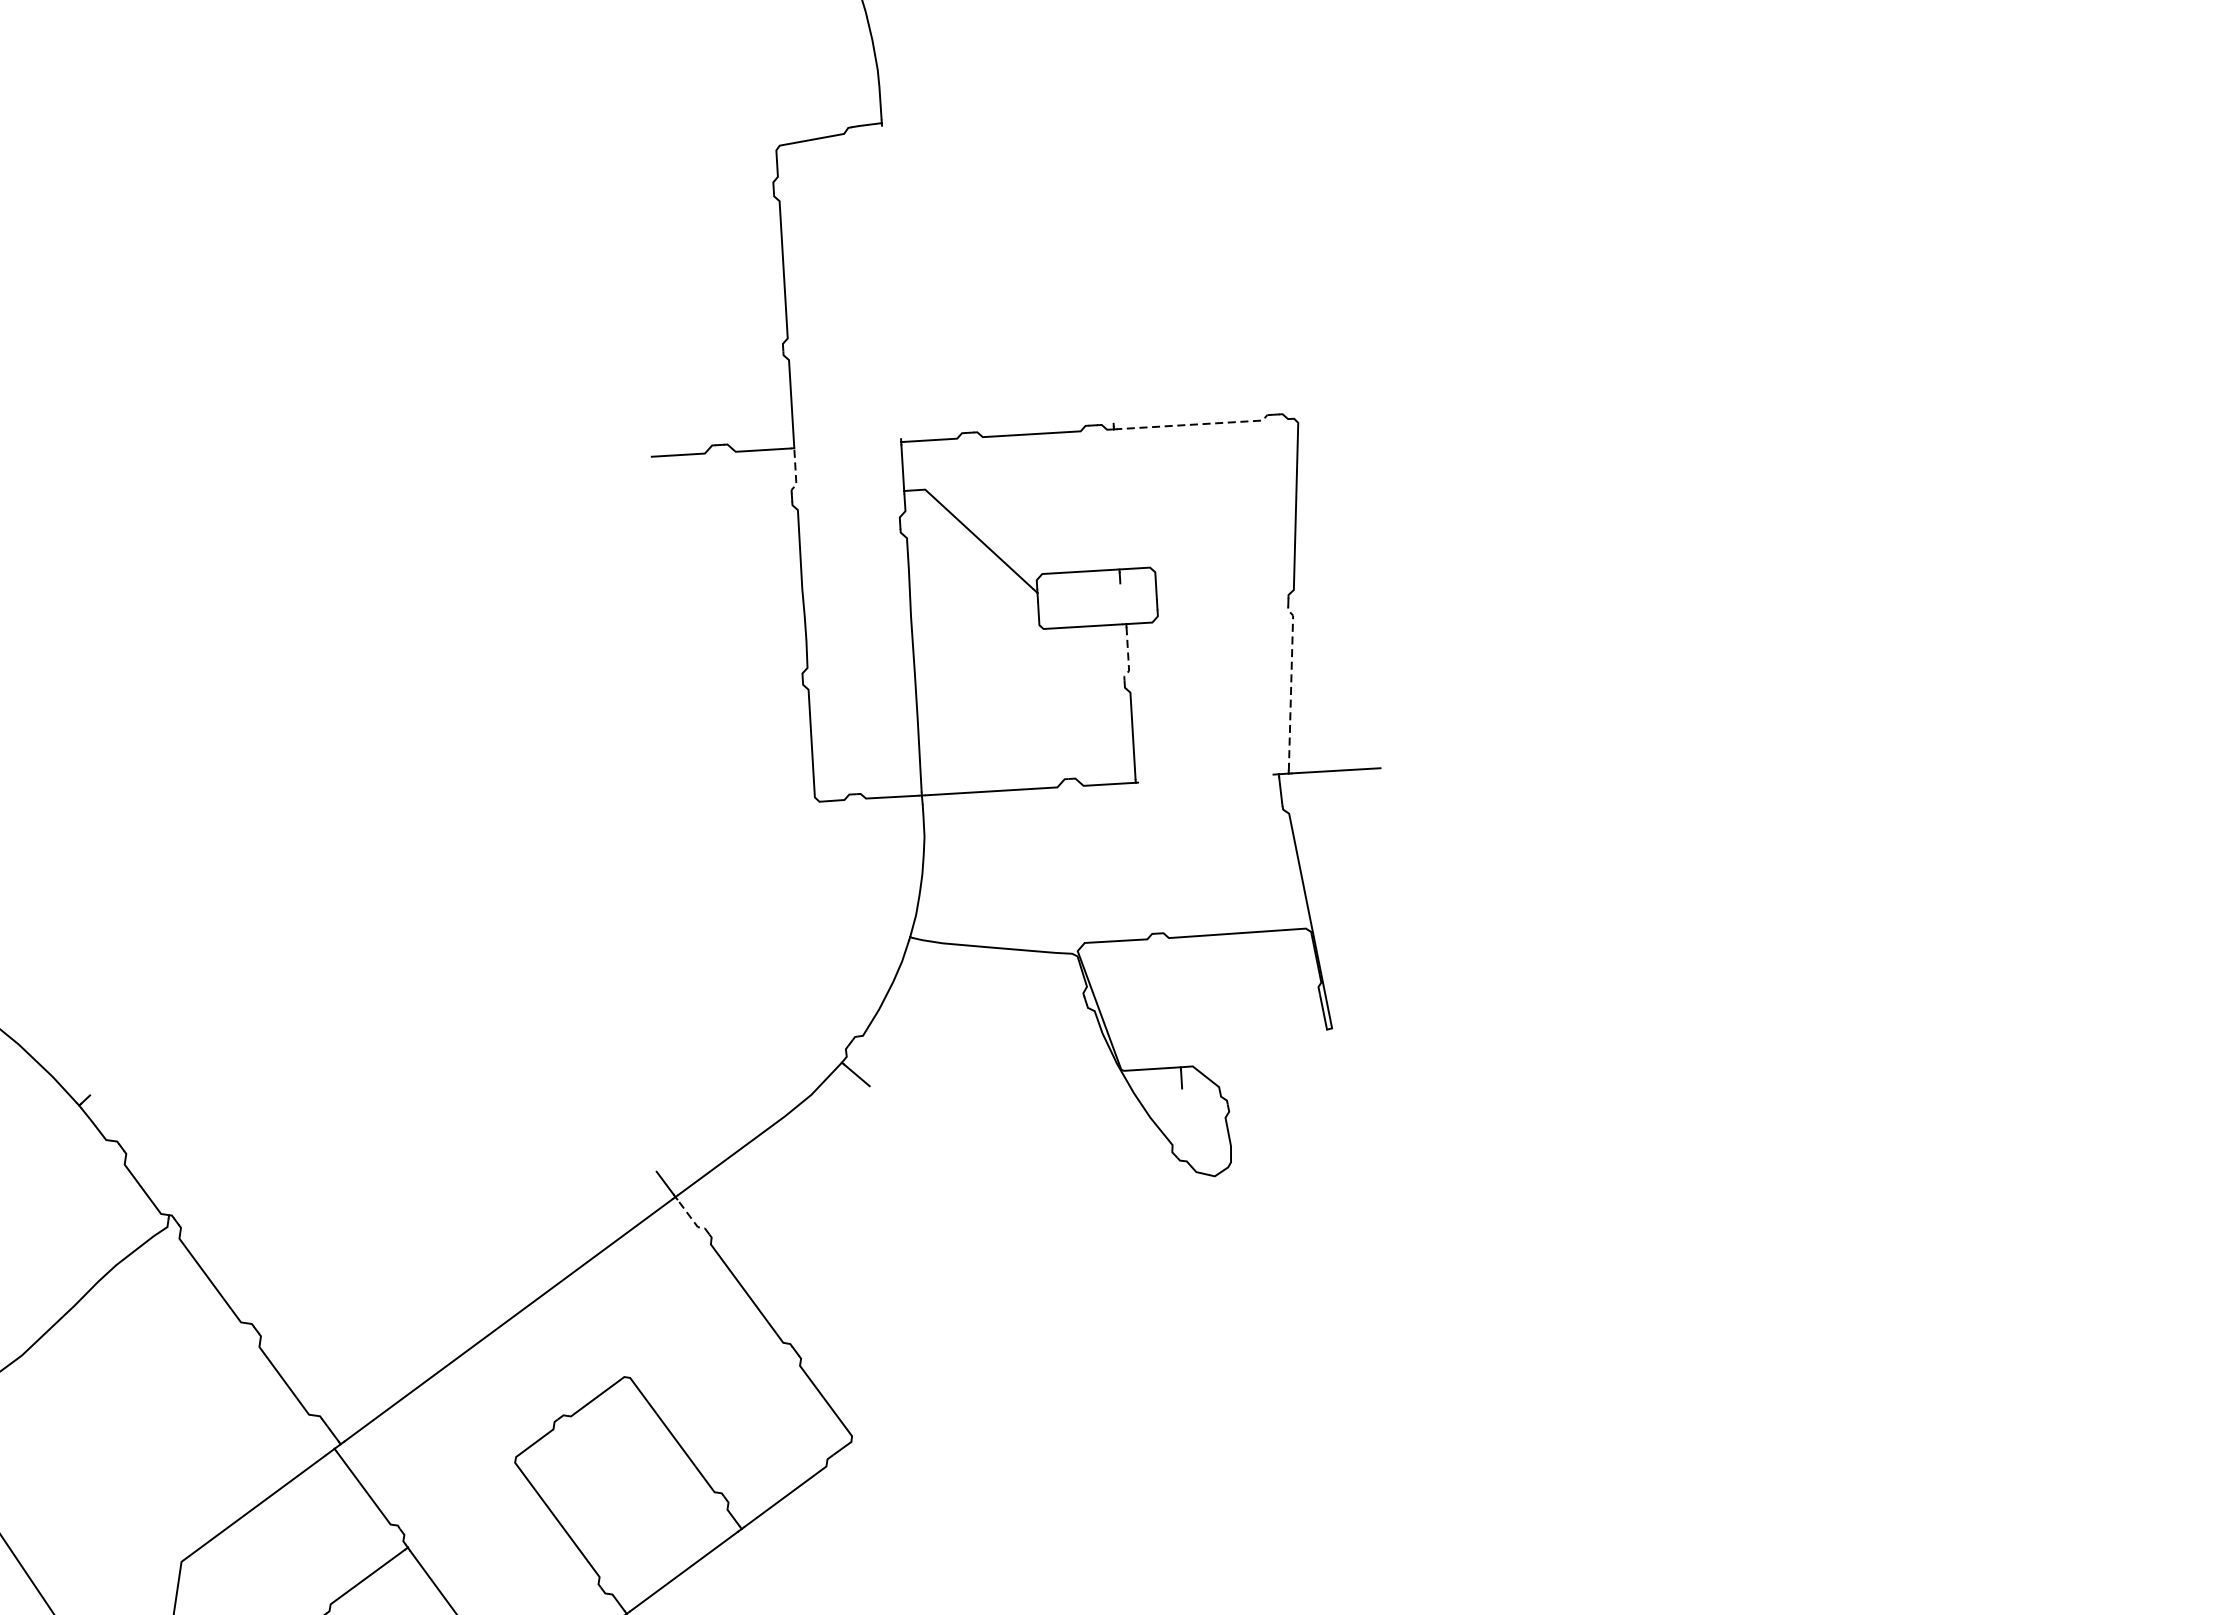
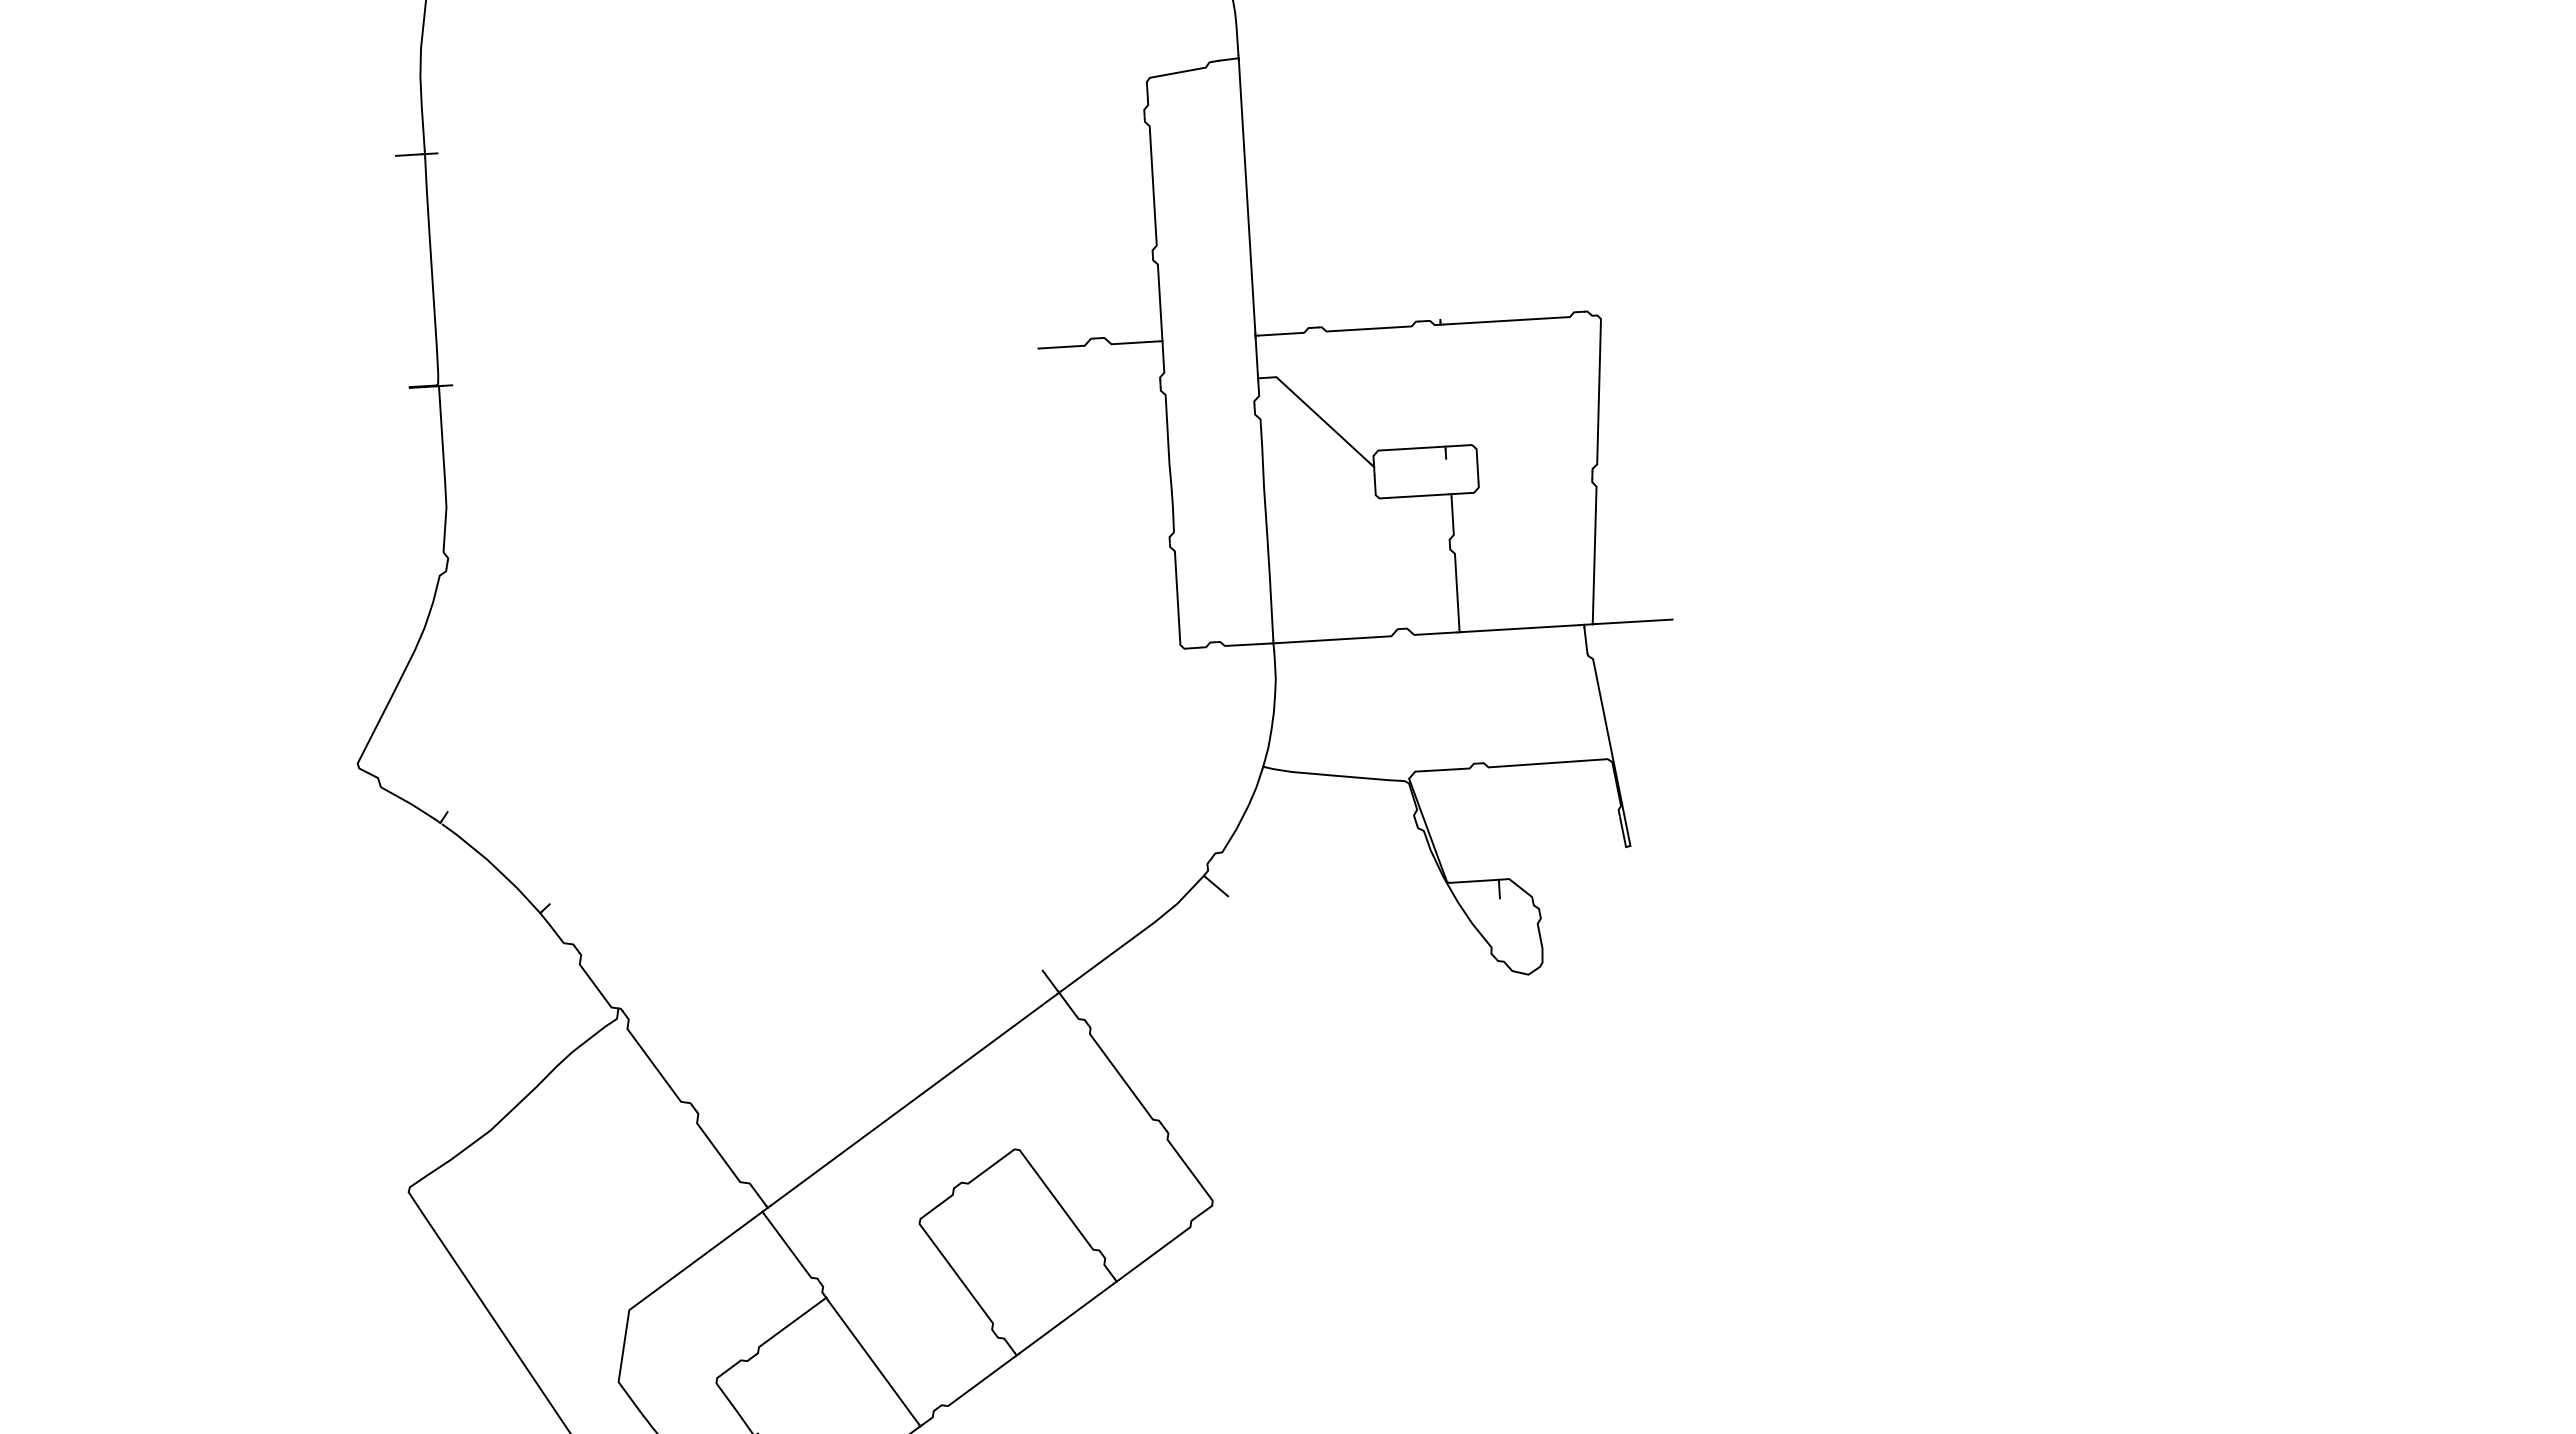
line: (890, 282) -> (1246, 196), added
line: (1197, 424) -> (1513, 320), dashed -> solid
line: (795, 472) -> (1163, 362), dashed -> solid
line: (1128, 656) -> (1453, 522), dashed -> solid
line: (1290, 685) -> (1594, 547), dashed -> solid
line: (1205, 778) -> (1520, 628), added
line: (692, 1219) -> (1073, 1012), dashed -> solid

